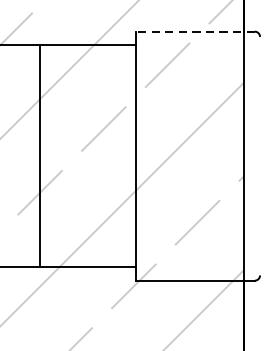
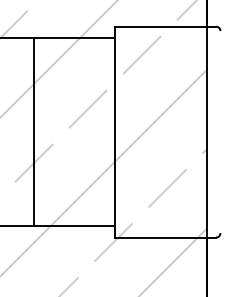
line: (195, 31) -> (165, 26), dashed -> solid

